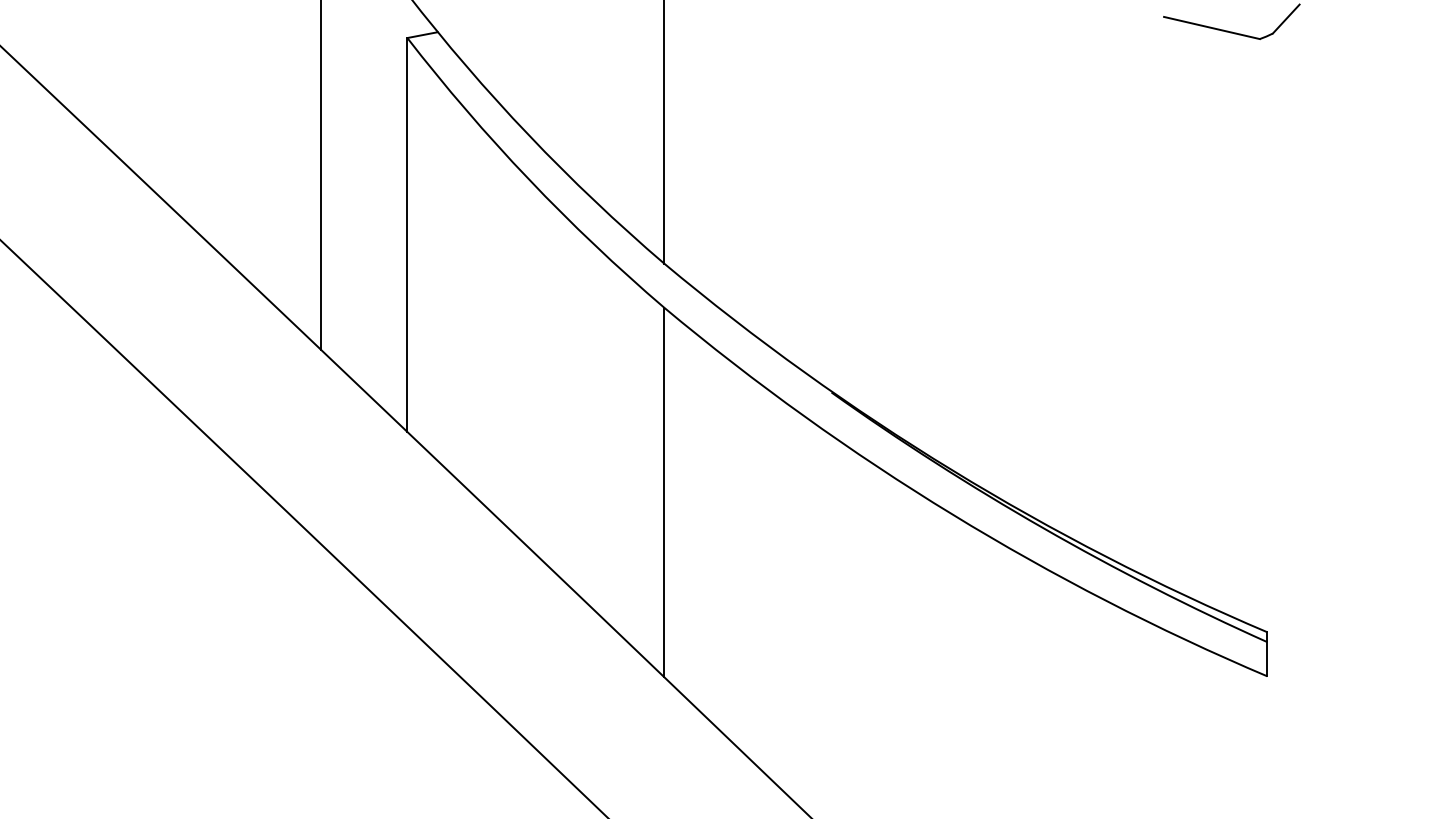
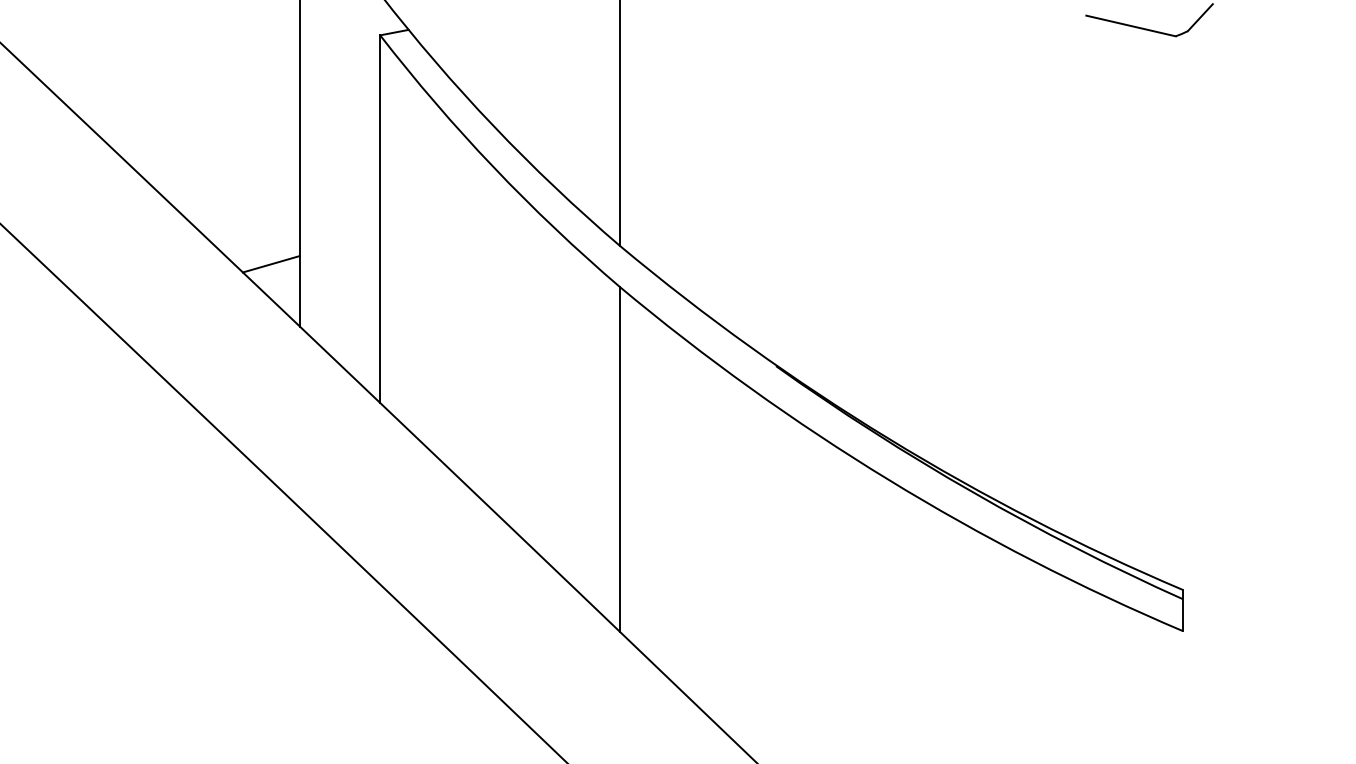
line: (290, 283) -> (271, 264), added

